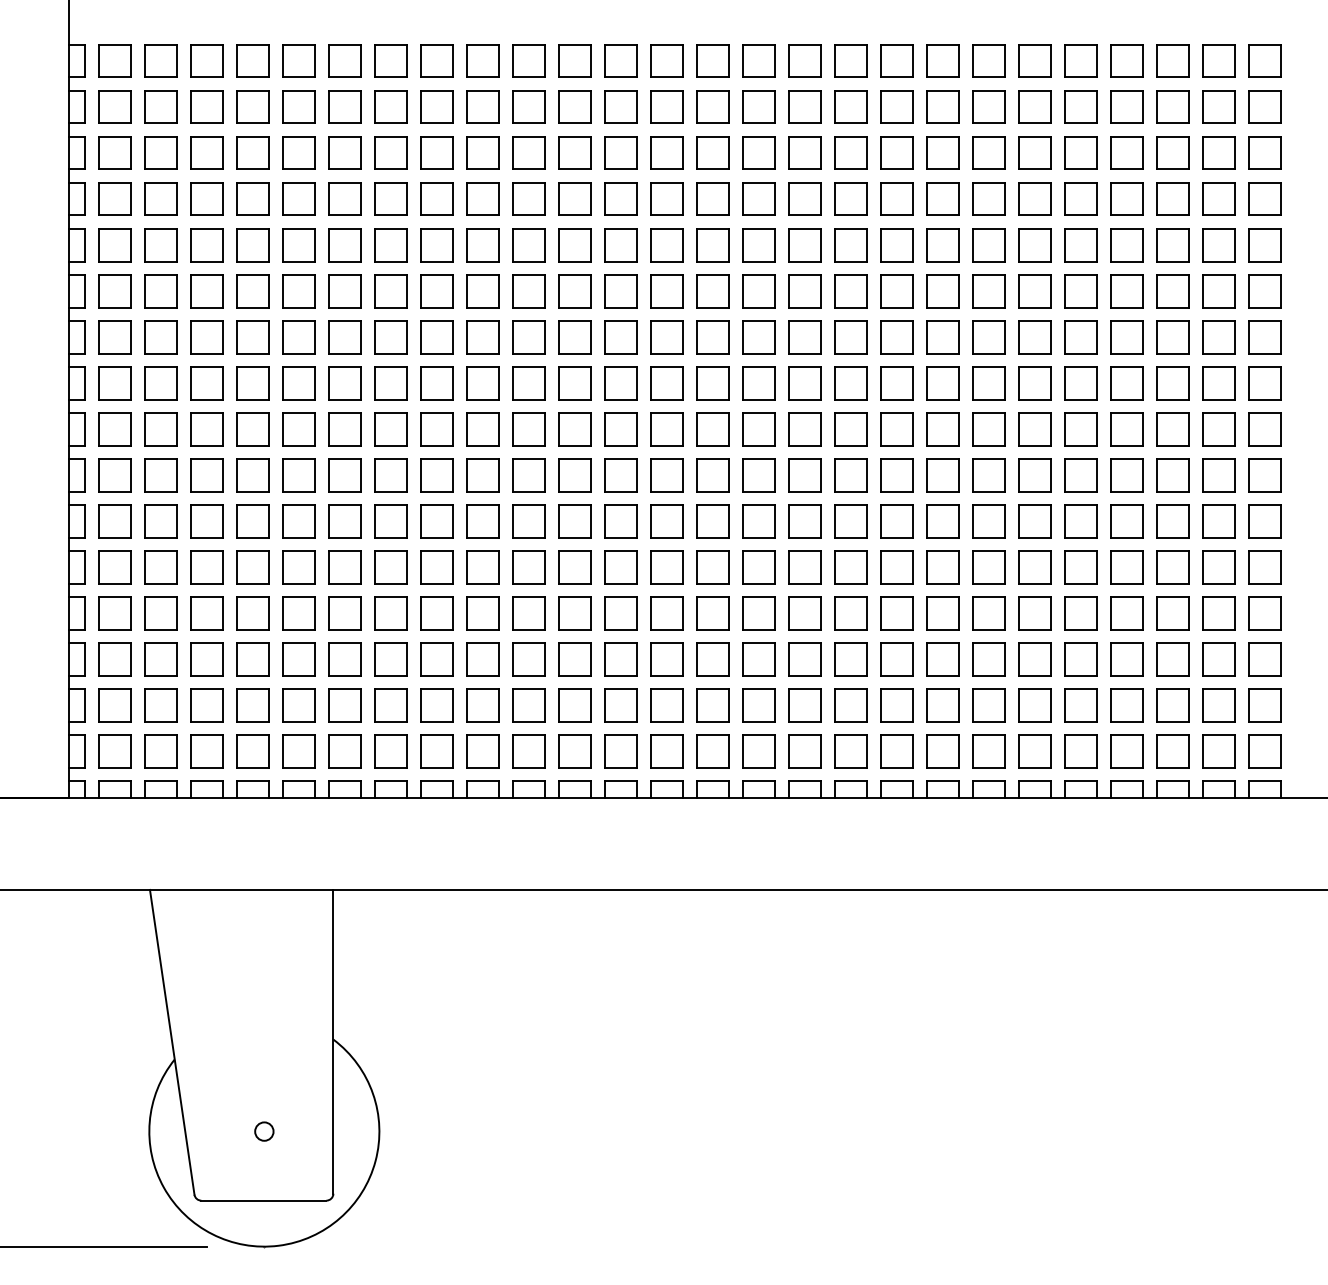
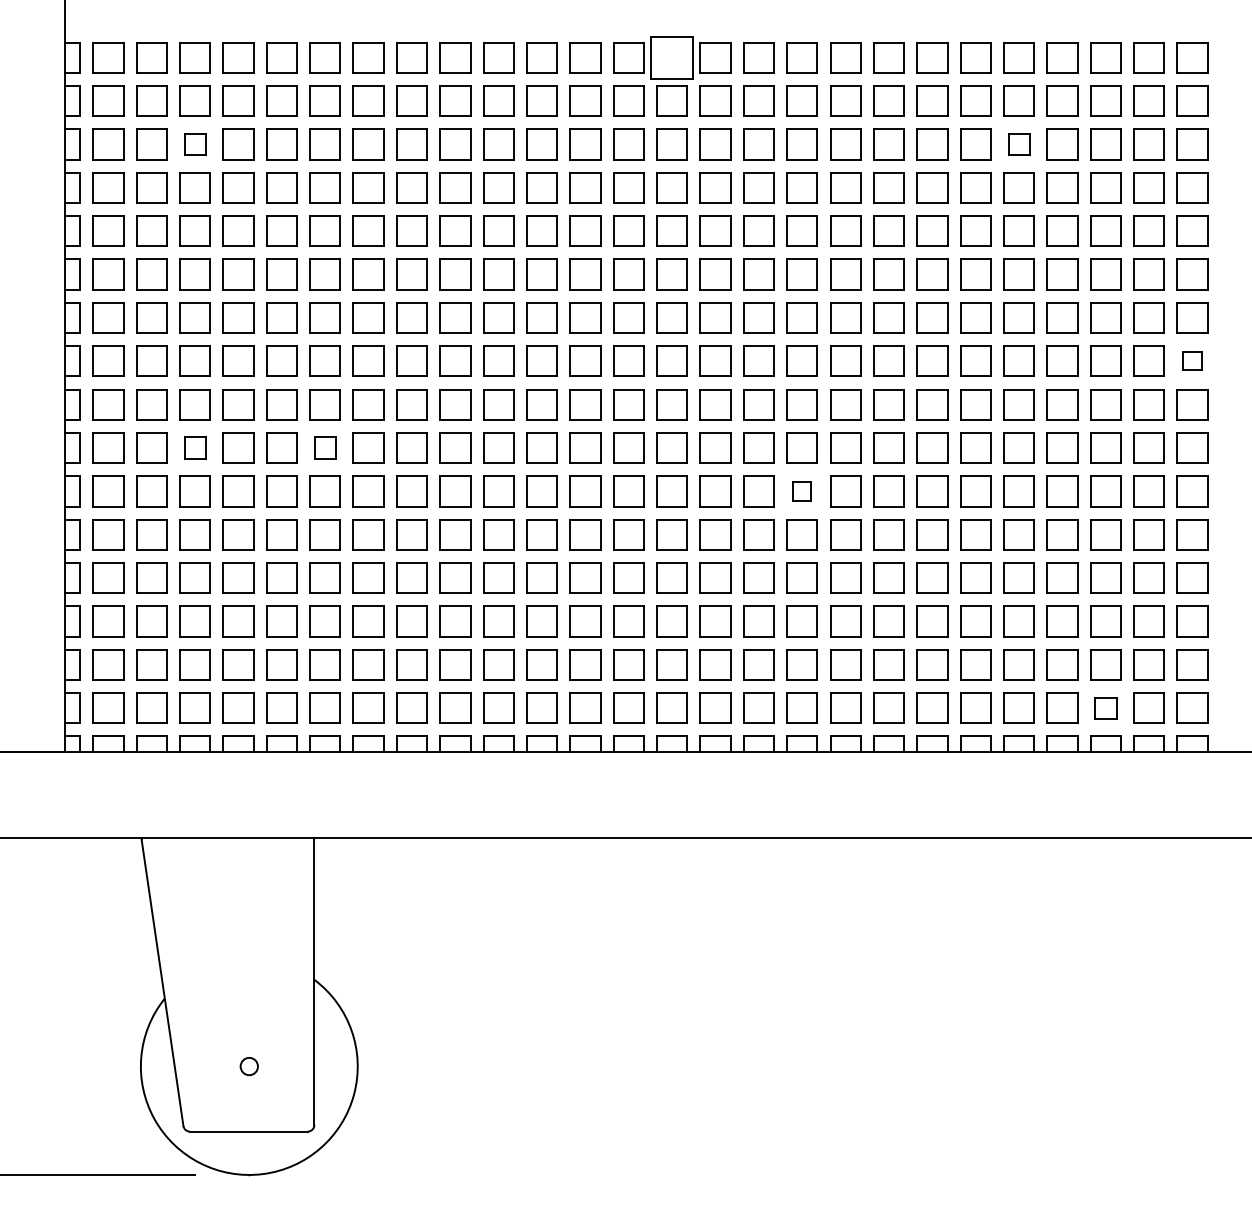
part: (712, 60) -> (671, 56), size x1.4
part: (206, 152) -> (194, 143), size x0.7
part: (1080, 152) -> (1018, 143), size x0.7
part: (1264, 383) -> (1192, 361), size x0.6
part: (206, 475) -> (194, 448), size x0.7
part: (344, 475) -> (324, 448), size x0.7
part: (850, 521) -> (801, 491), size x0.6
part: (1172, 751) -> (1105, 708), size x0.7

